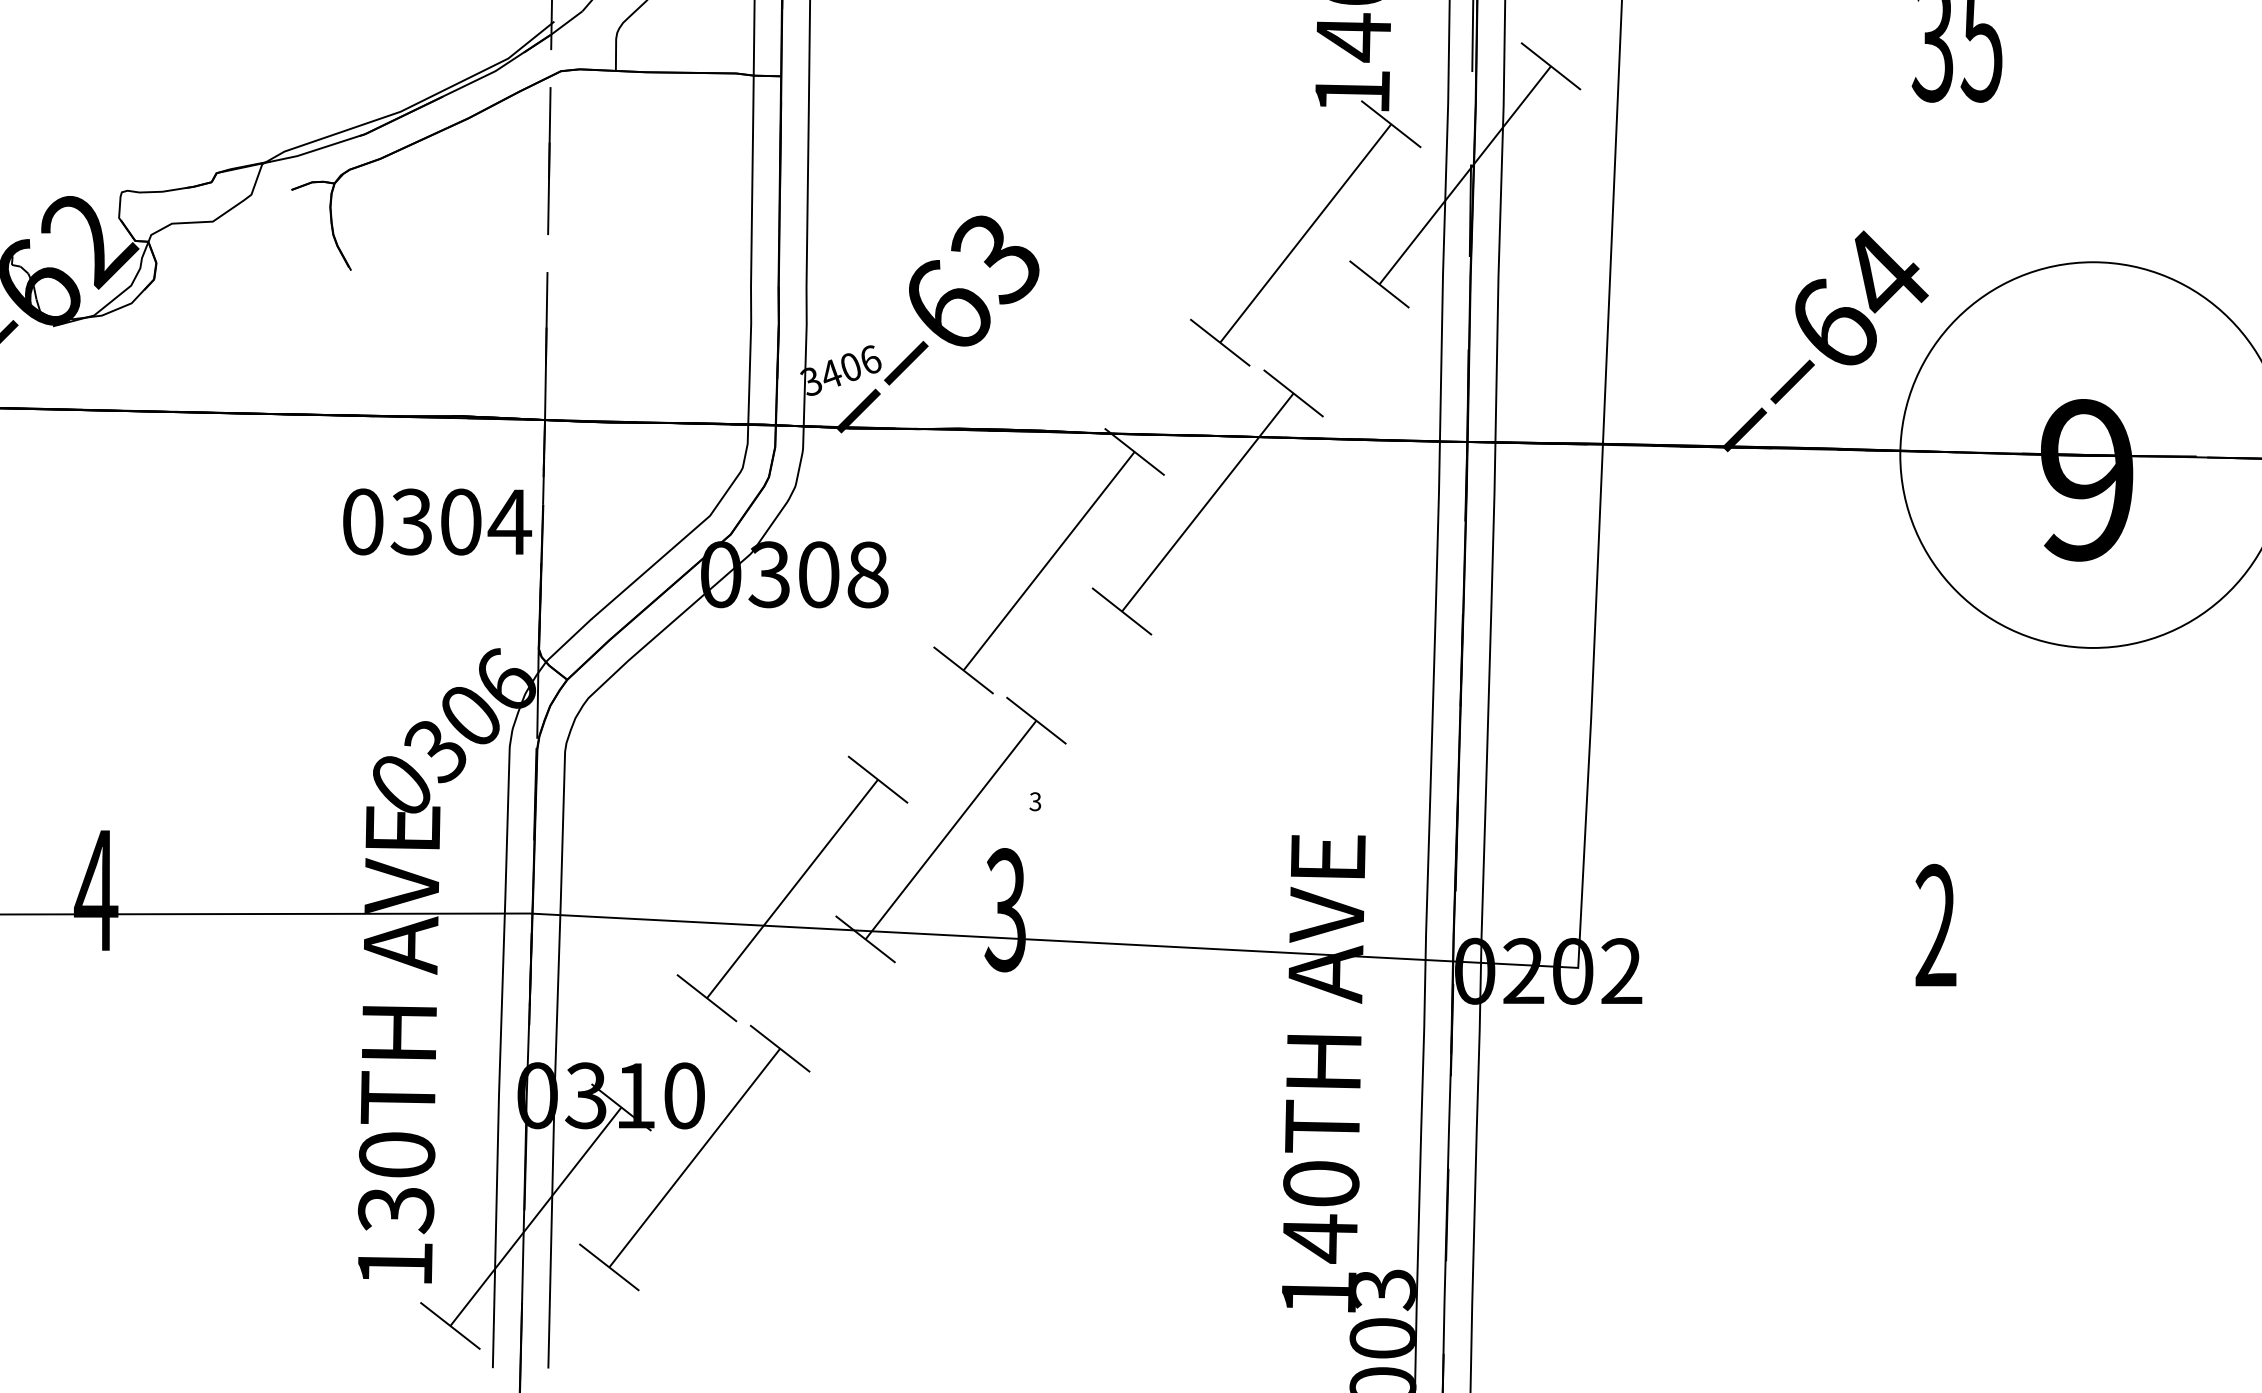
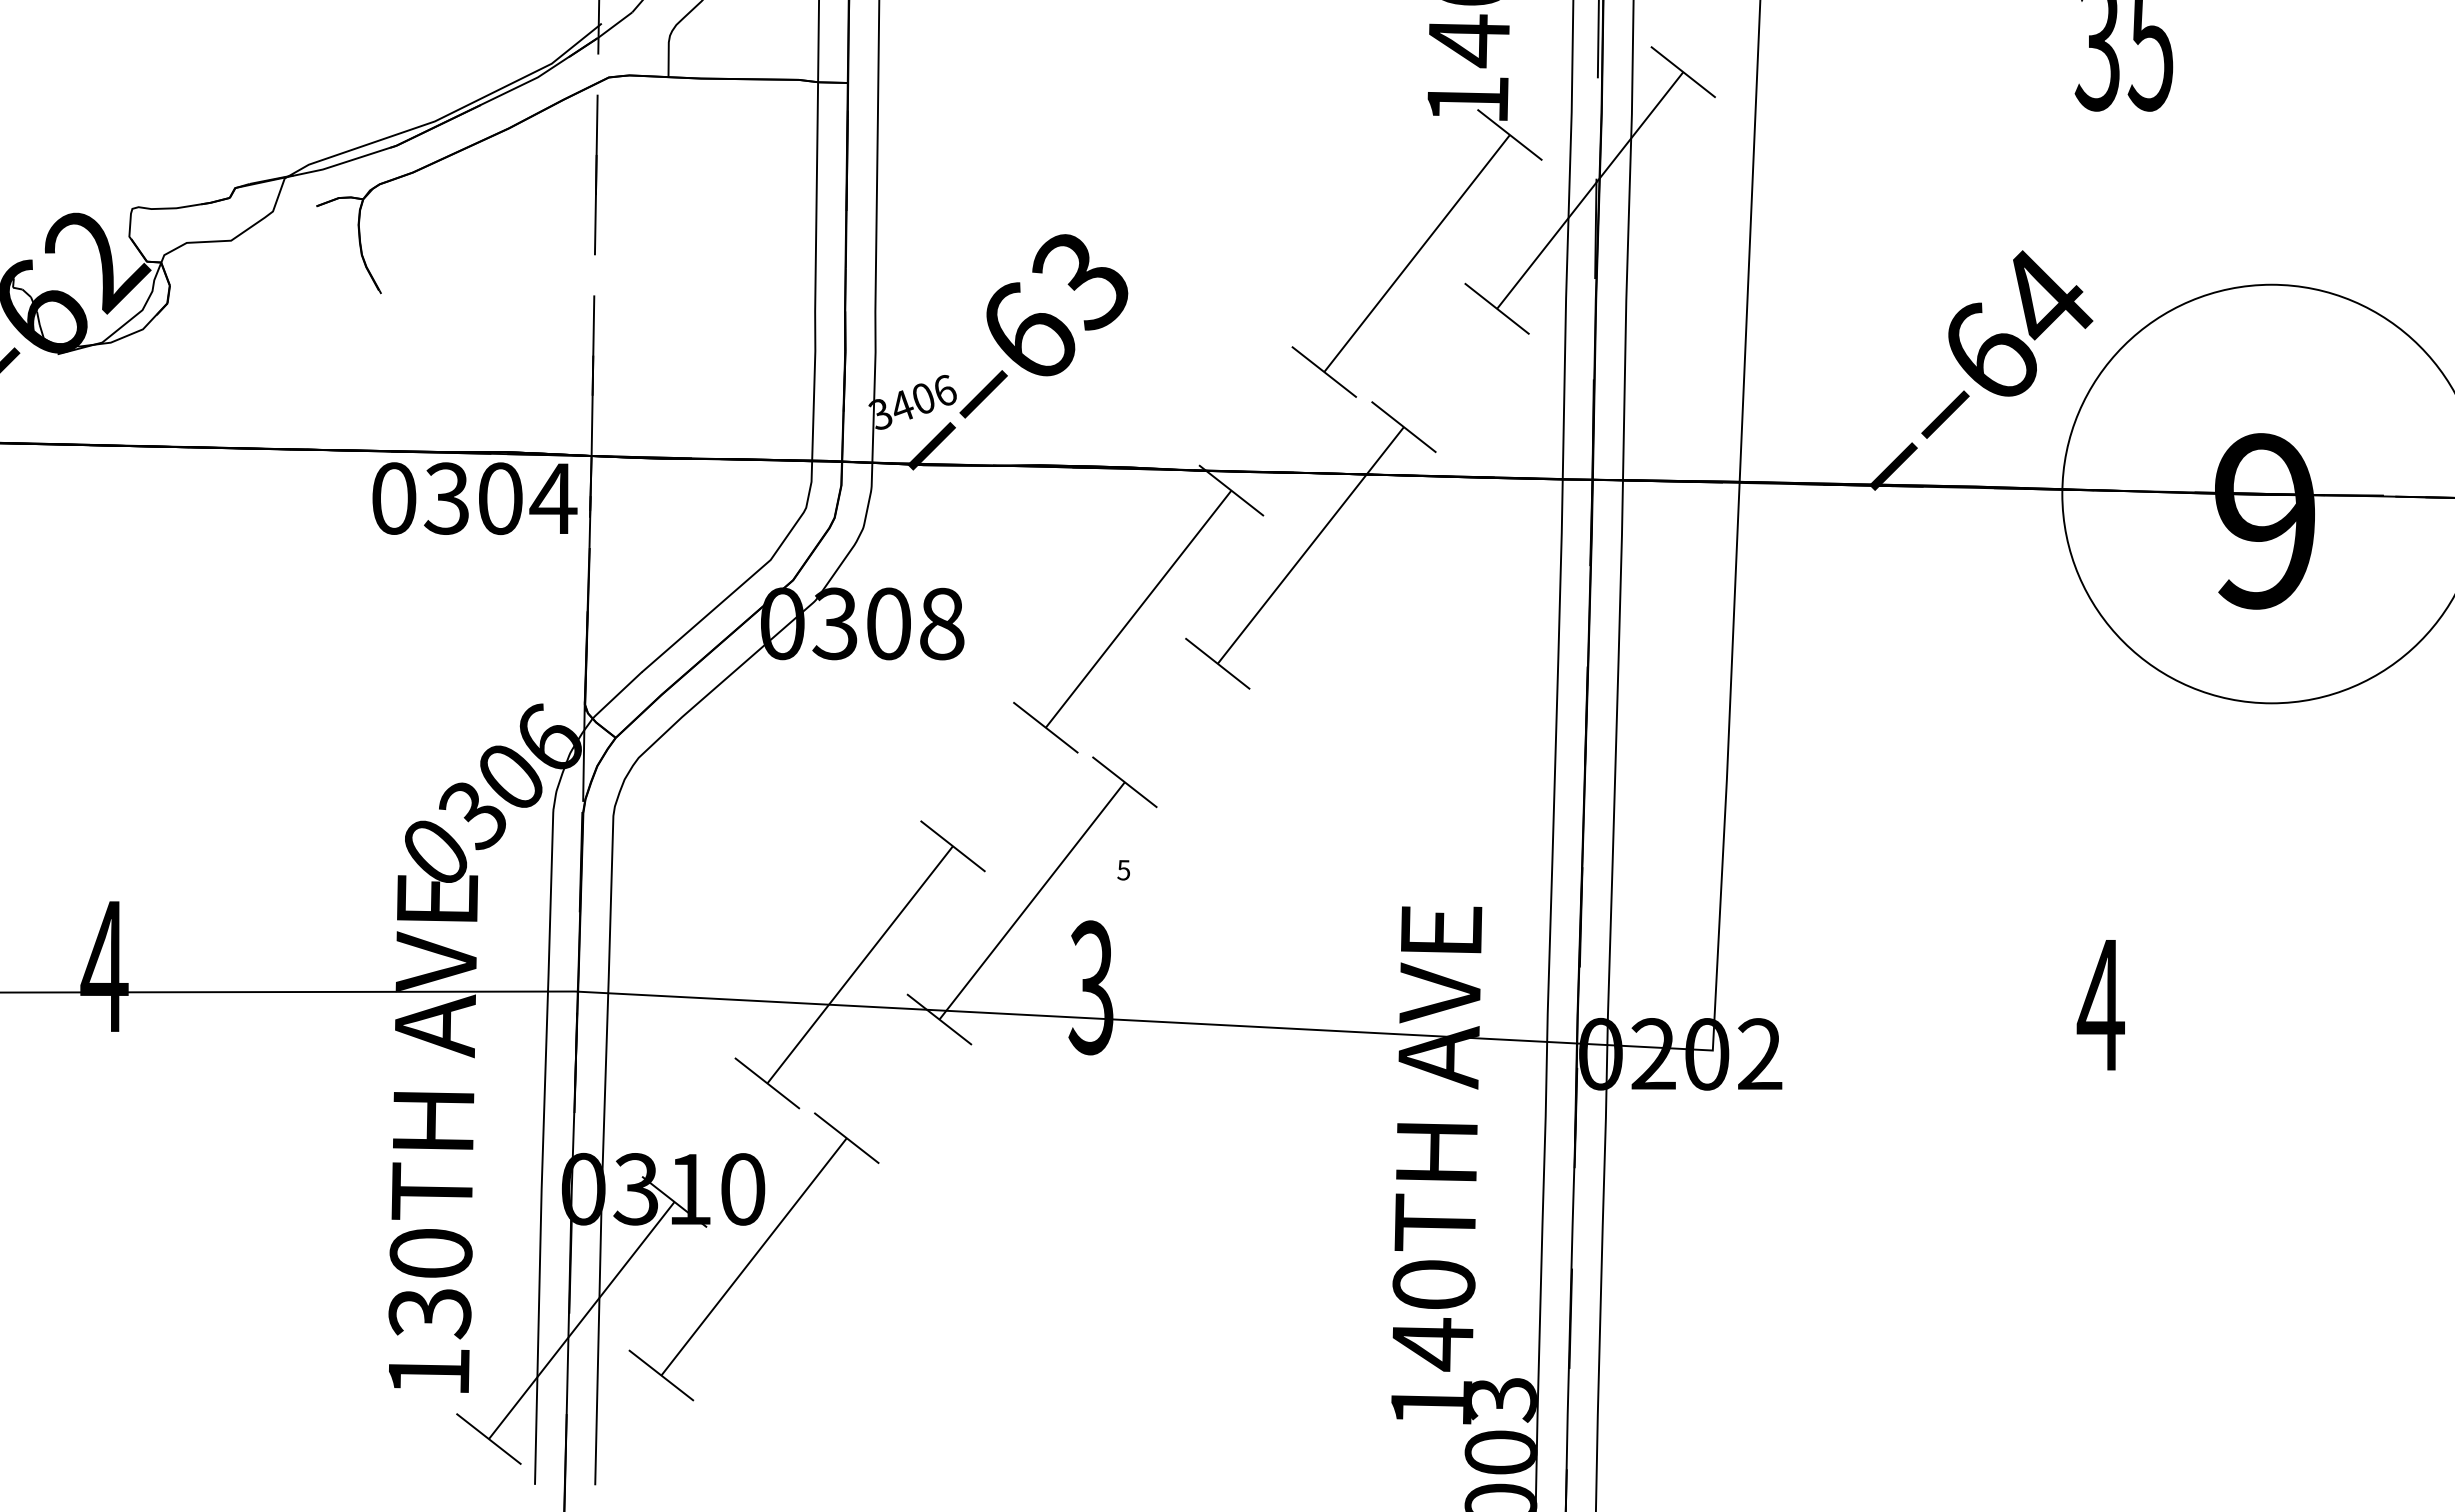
text: (437, 521) -> (474, 498), moved
text: (1035, 801) -> (1123, 869), 3 -> 5
text: (1935, 924) -> (2100, 1003), 2 -> 4

